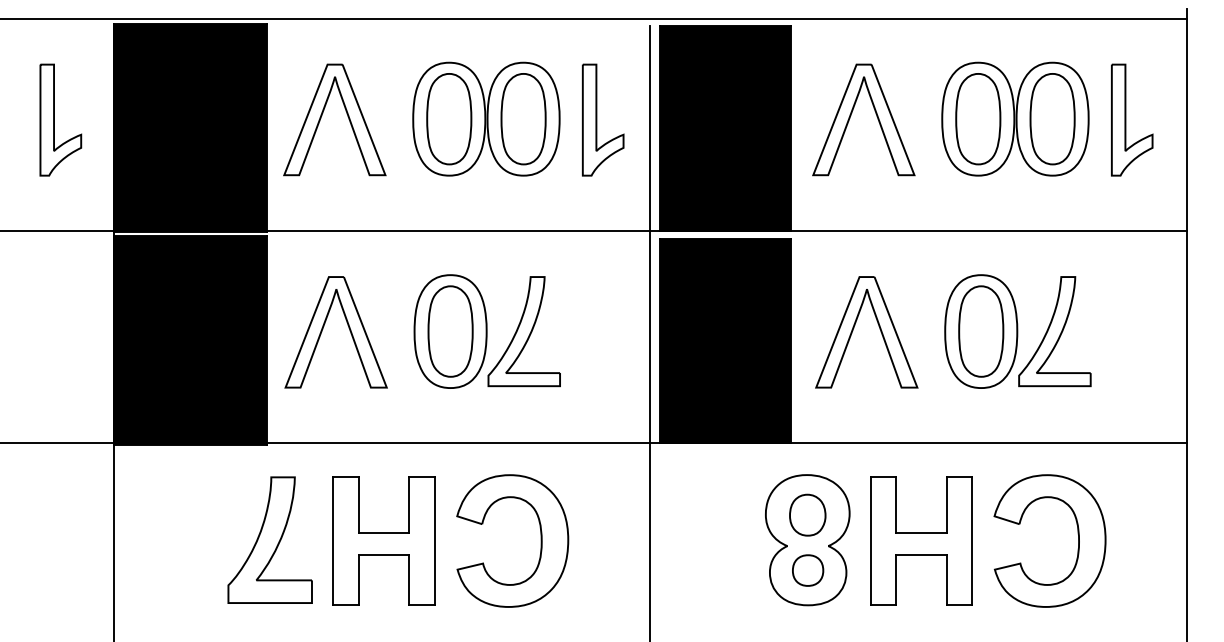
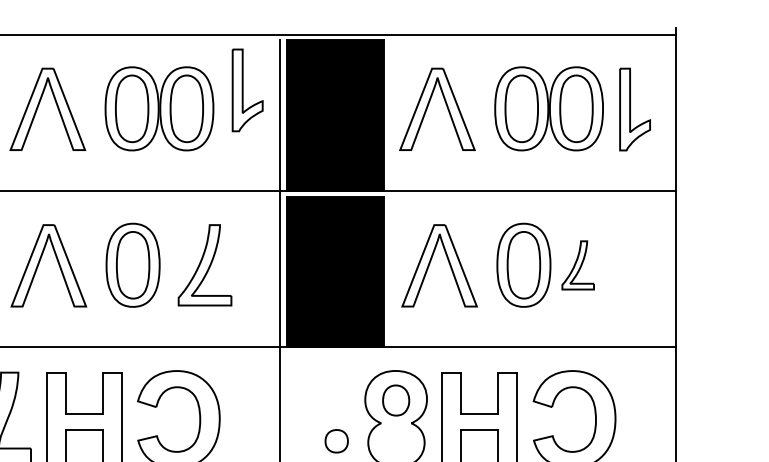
part: (602, 119) -> (247, 89), moved
part: (523, 331) -> (204, 265), moved
part: (1054, 331) -> (577, 265), size x0.6
part: (808, 570) -> (337, 441), moved

